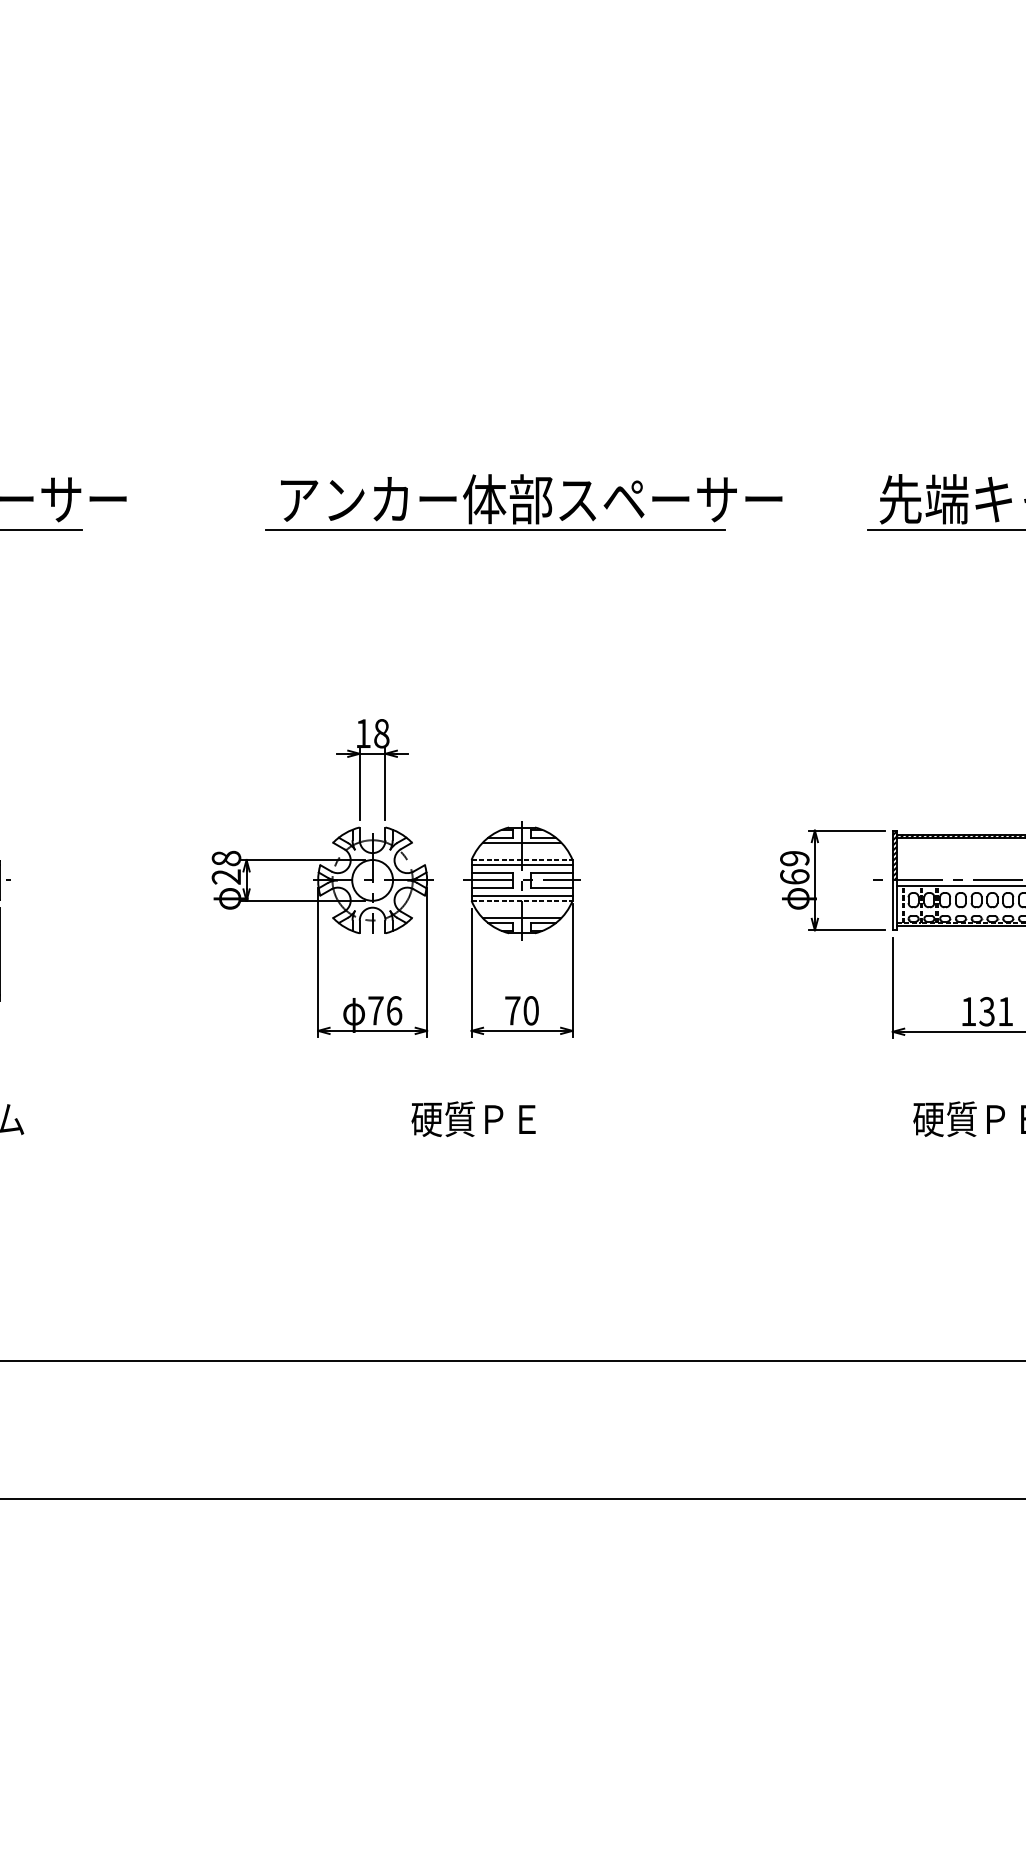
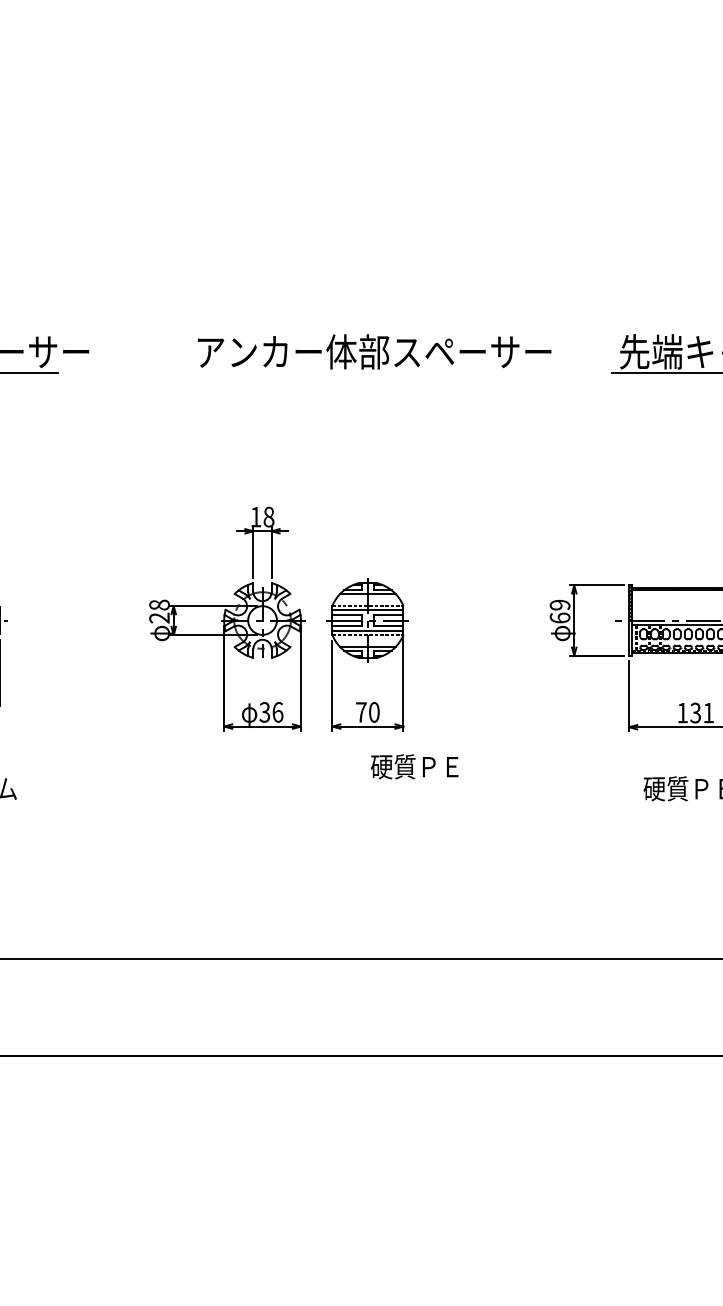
line: (494, 529) -> (348, 373), removed
text: (375, 1010) -> (264, 712), 76 -> 36
text: (473, 1118) -> (414, 766), moved

